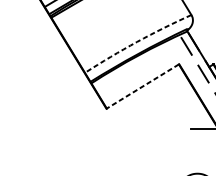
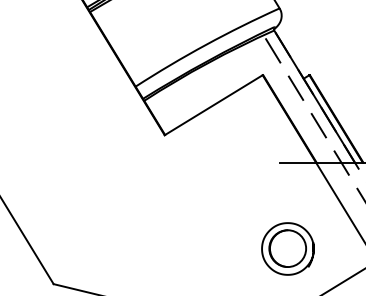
arc: (137, 41) -> (206, 44), dashed -> solid
line: (142, 86) -> (213, 105), dashed -> solid

